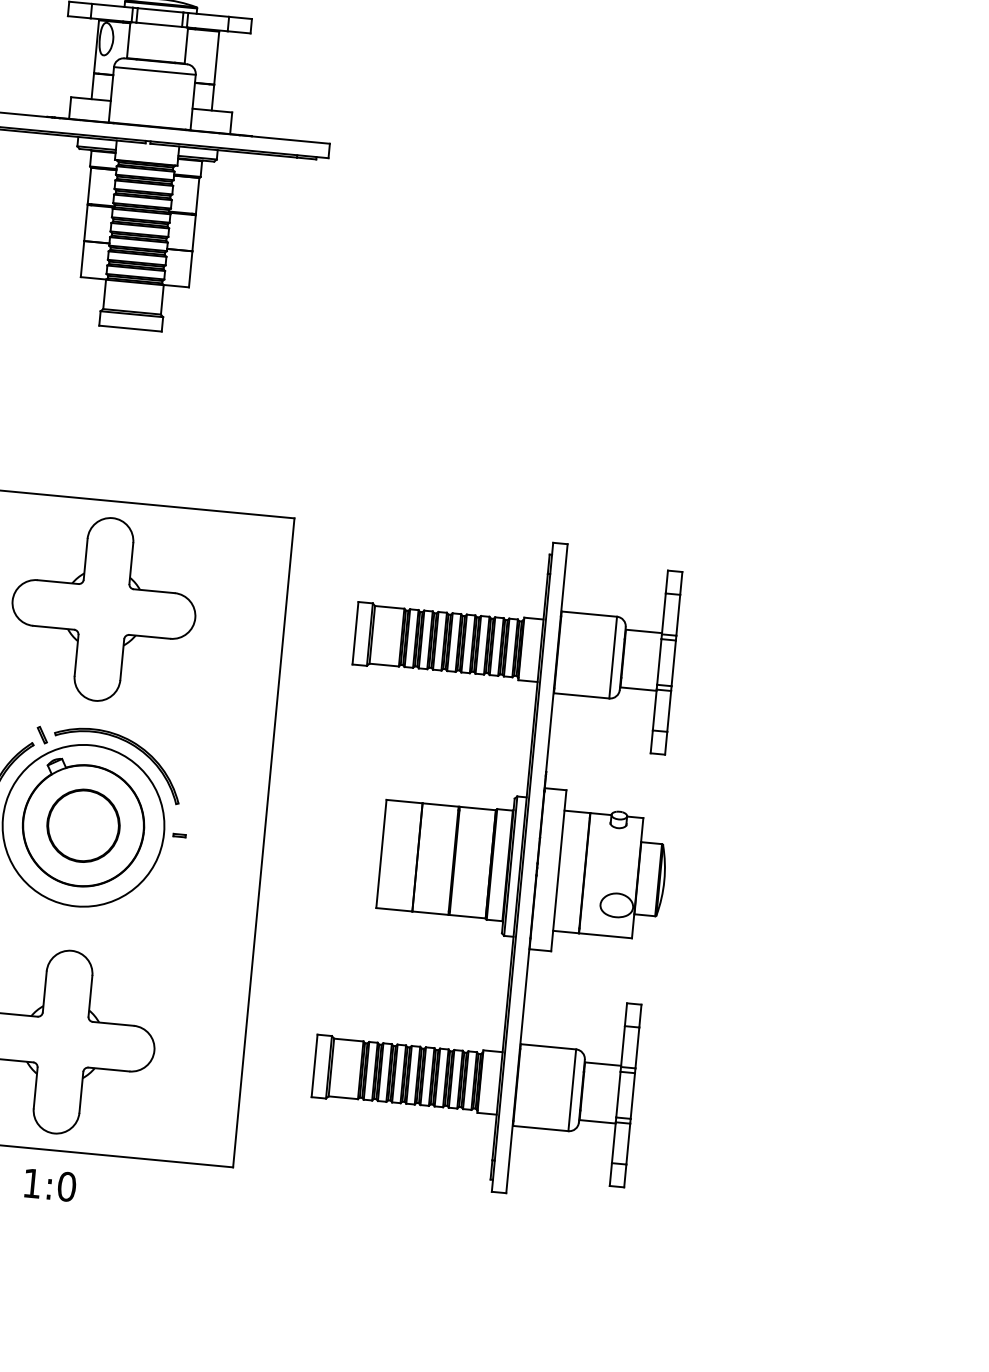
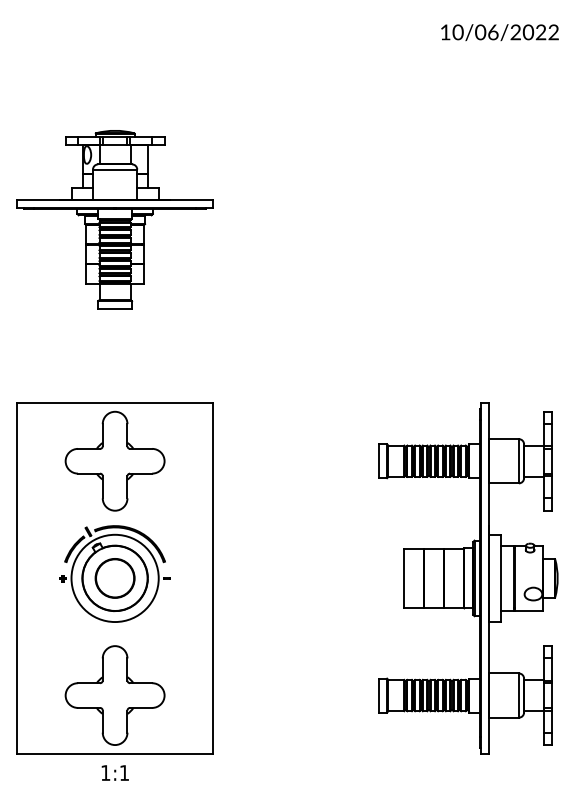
part: (499, 865) -> (468, 578), moved
text: (66, 1187) -> (124, 773), 1:0 -> 1:1

